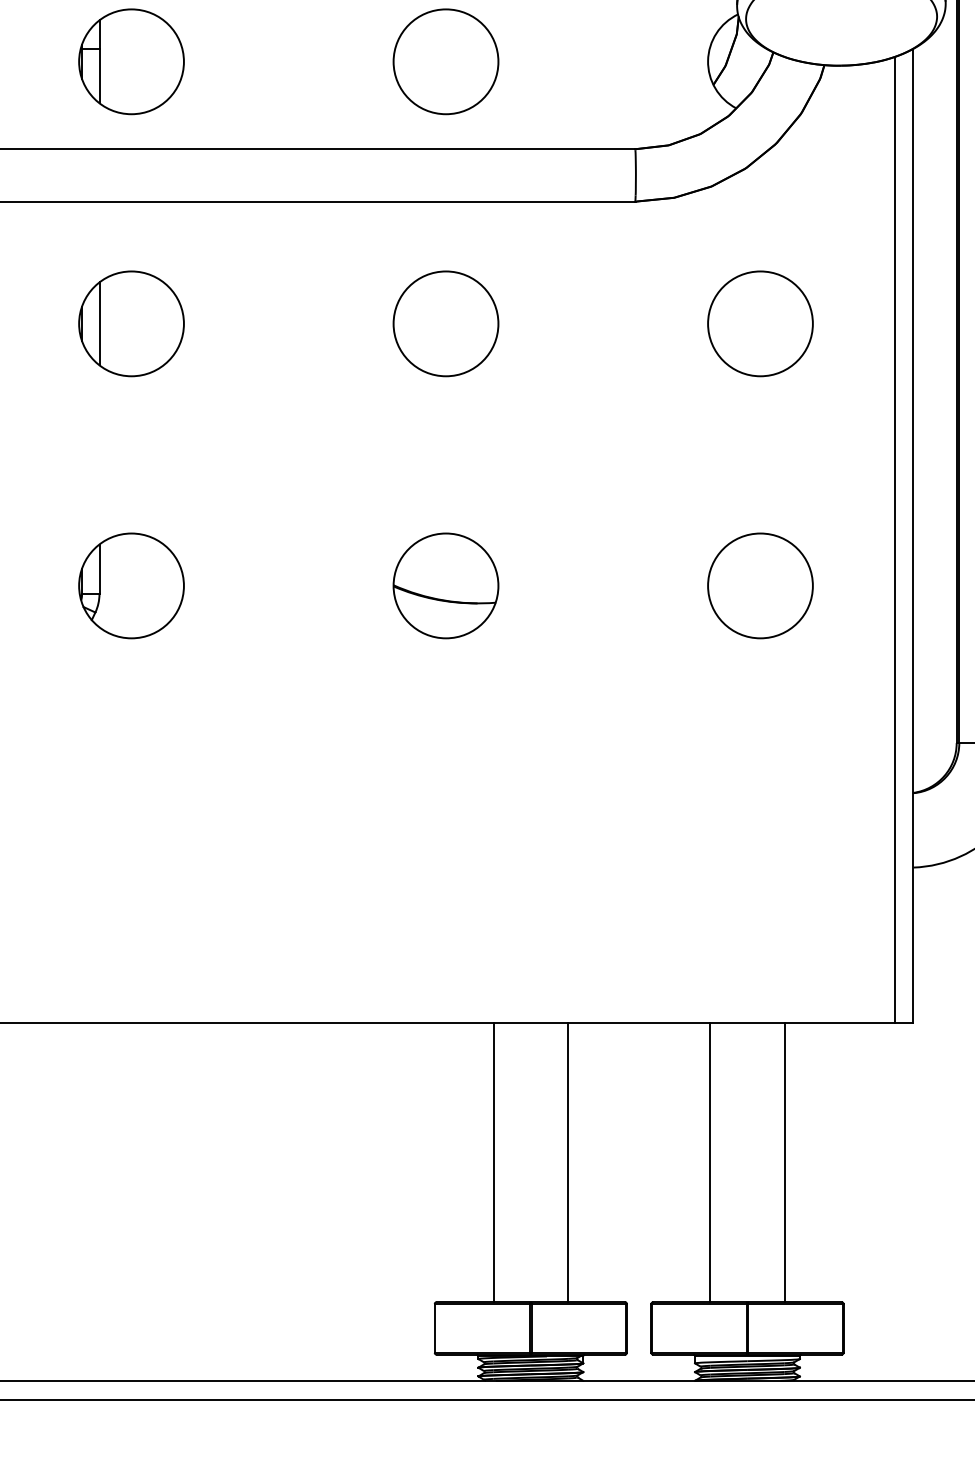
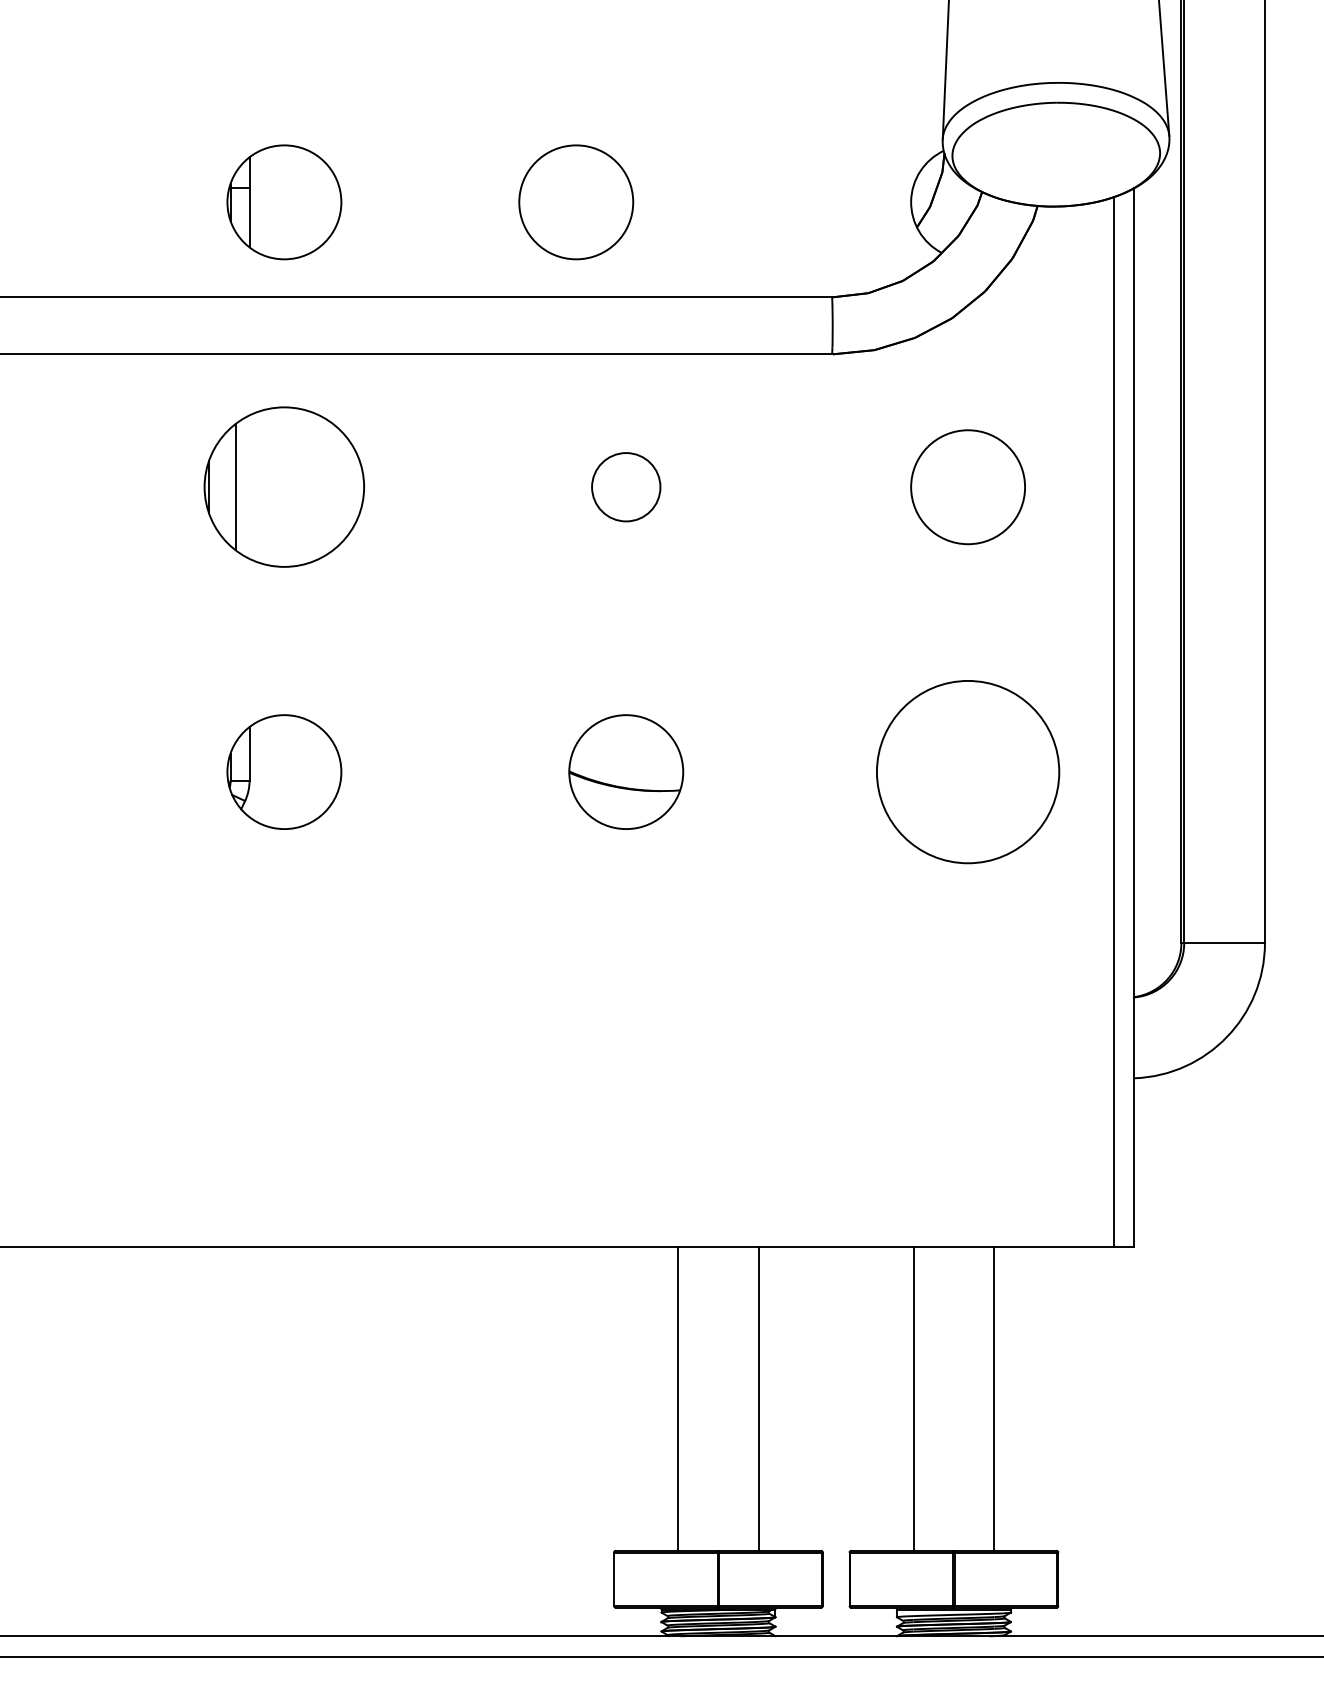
circle: (446, 61) -> (576, 202), moved
part: (131, 324) -> (284, 487), size x1.4
circle: (446, 324) -> (626, 487), size x0.6
circle: (760, 586) -> (968, 772), size x1.6

